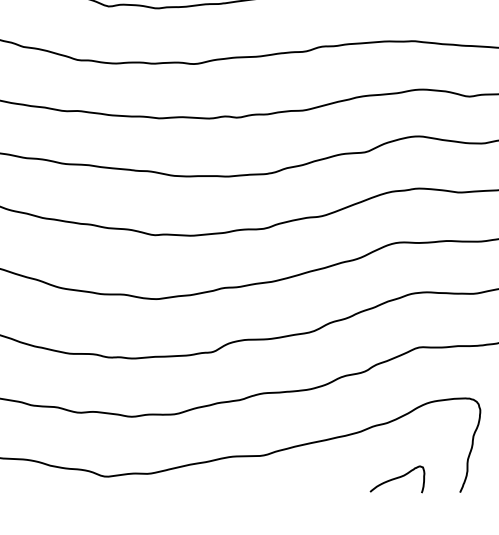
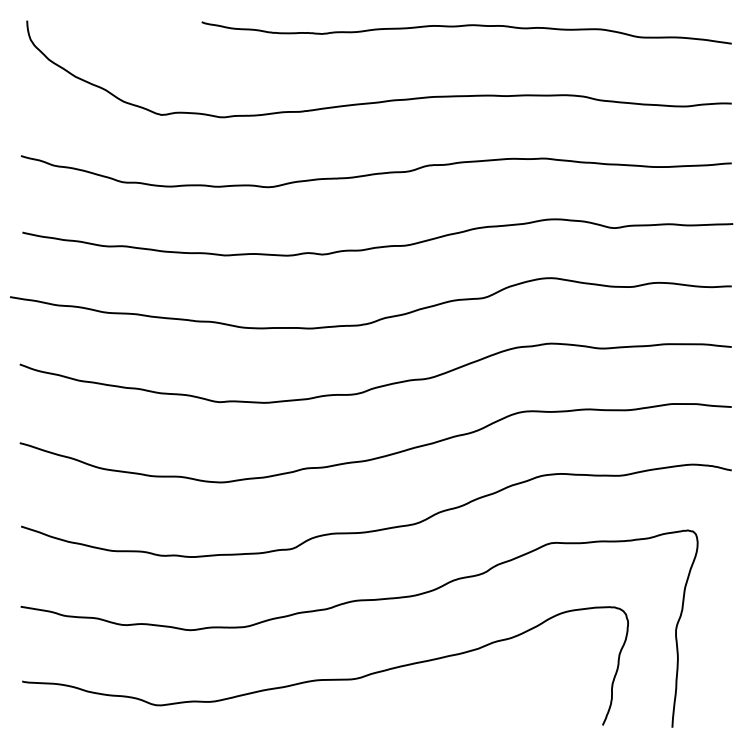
curve: (397, 479) -> (523, 708), removed

